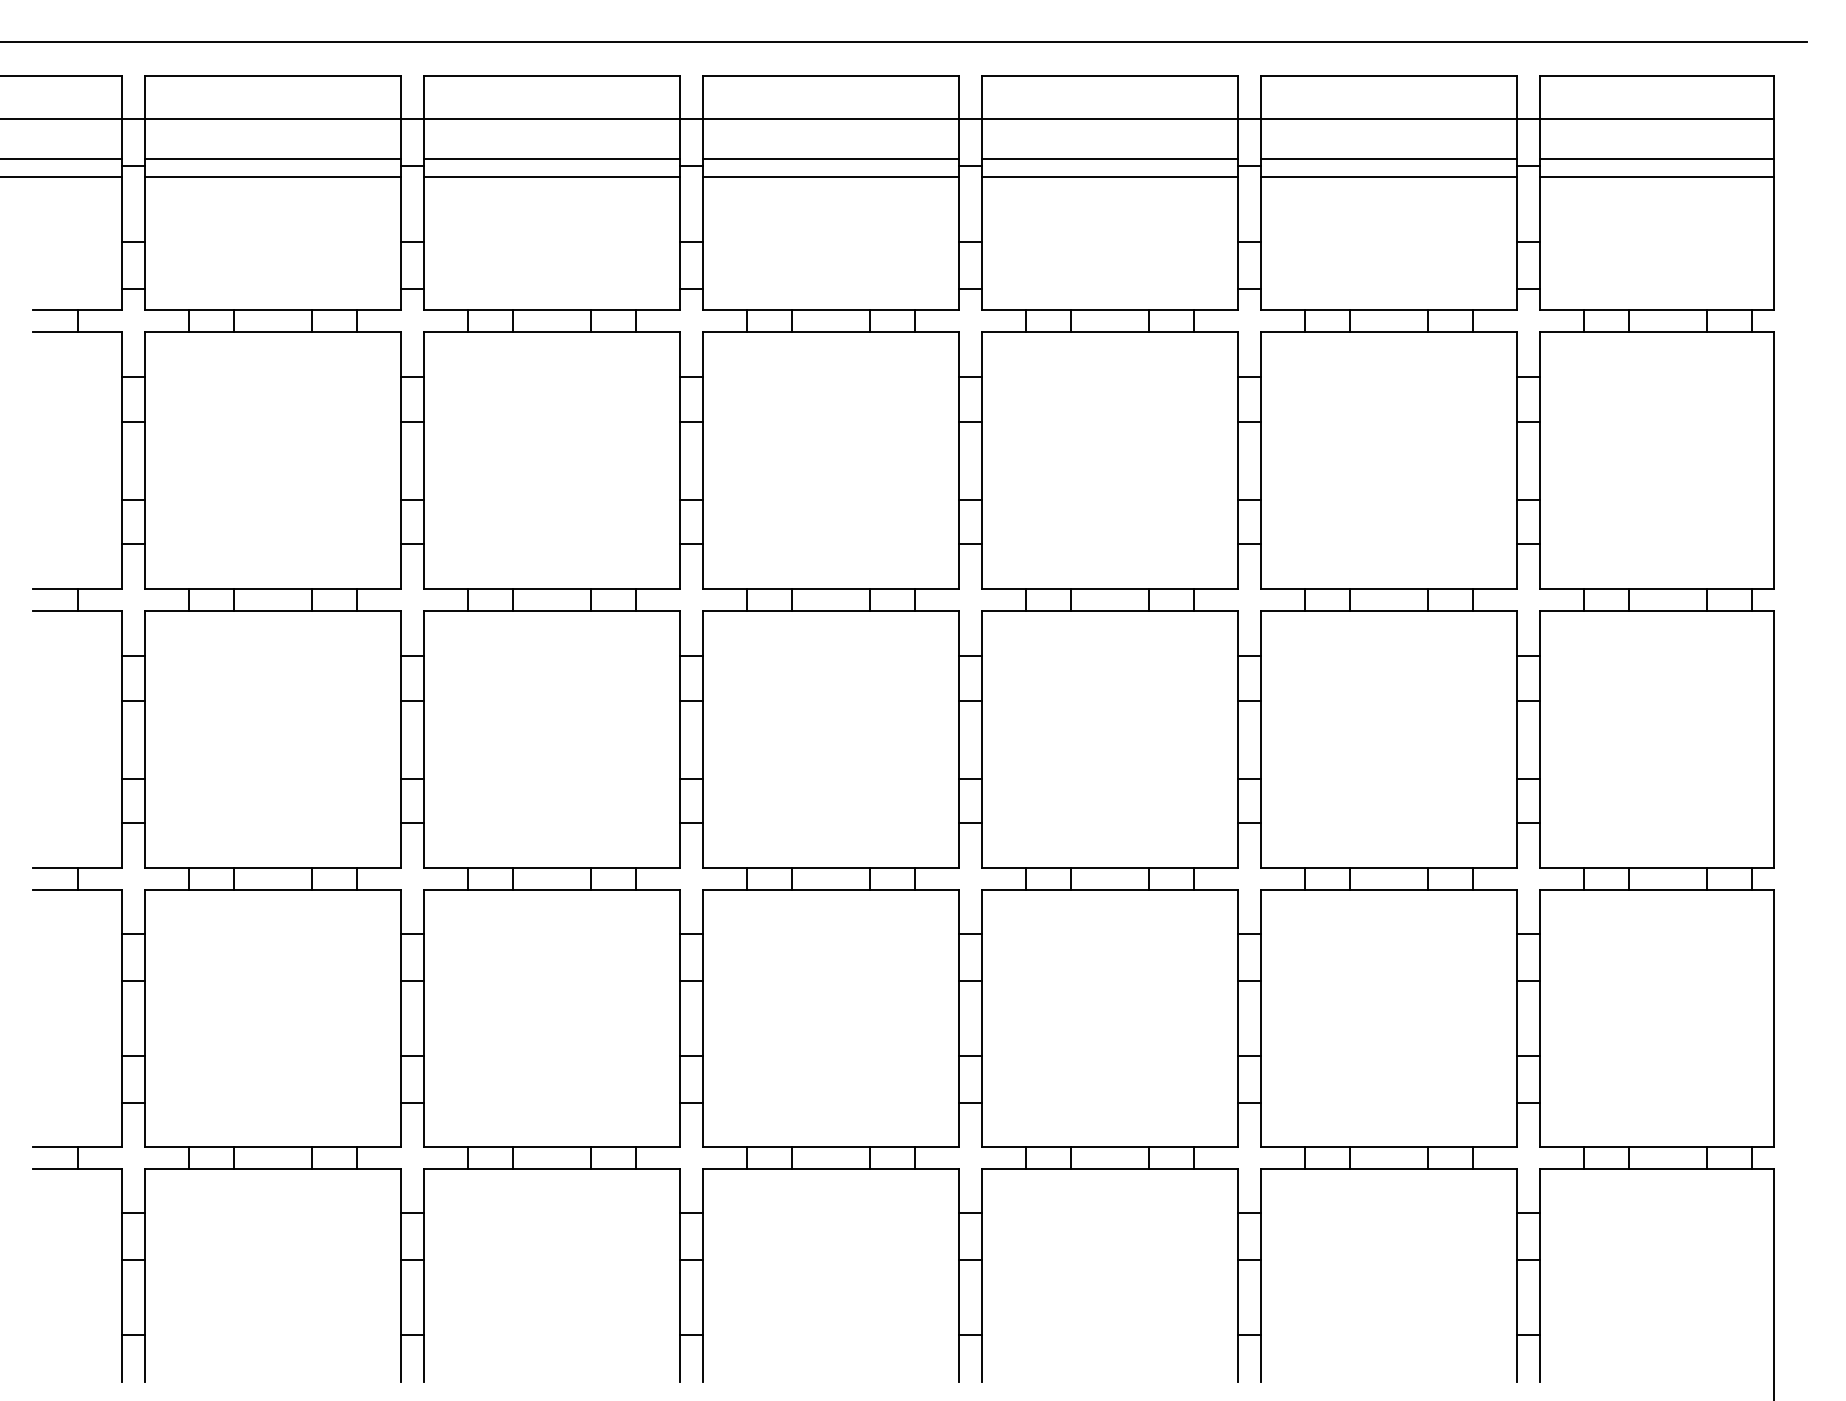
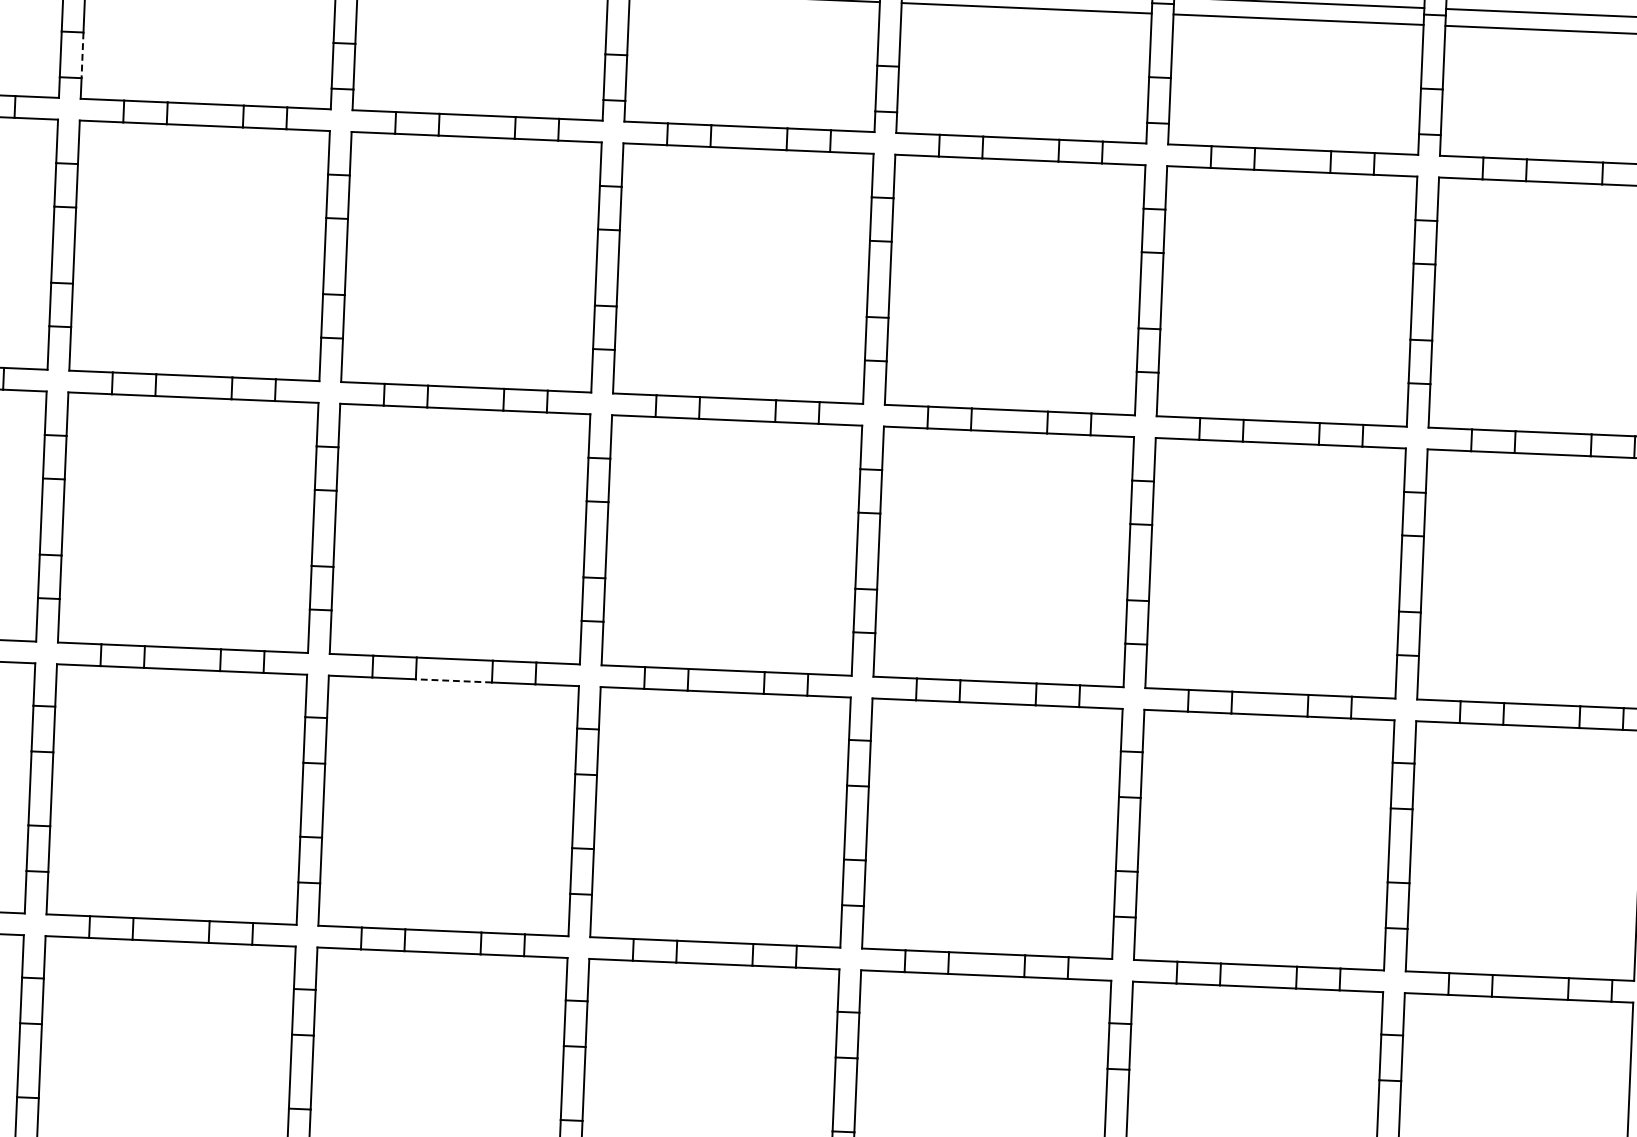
line: (144, 265) -> (82, 55), solid -> dashed
line: (551, 890) -> (453, 681), solid -> dashed

